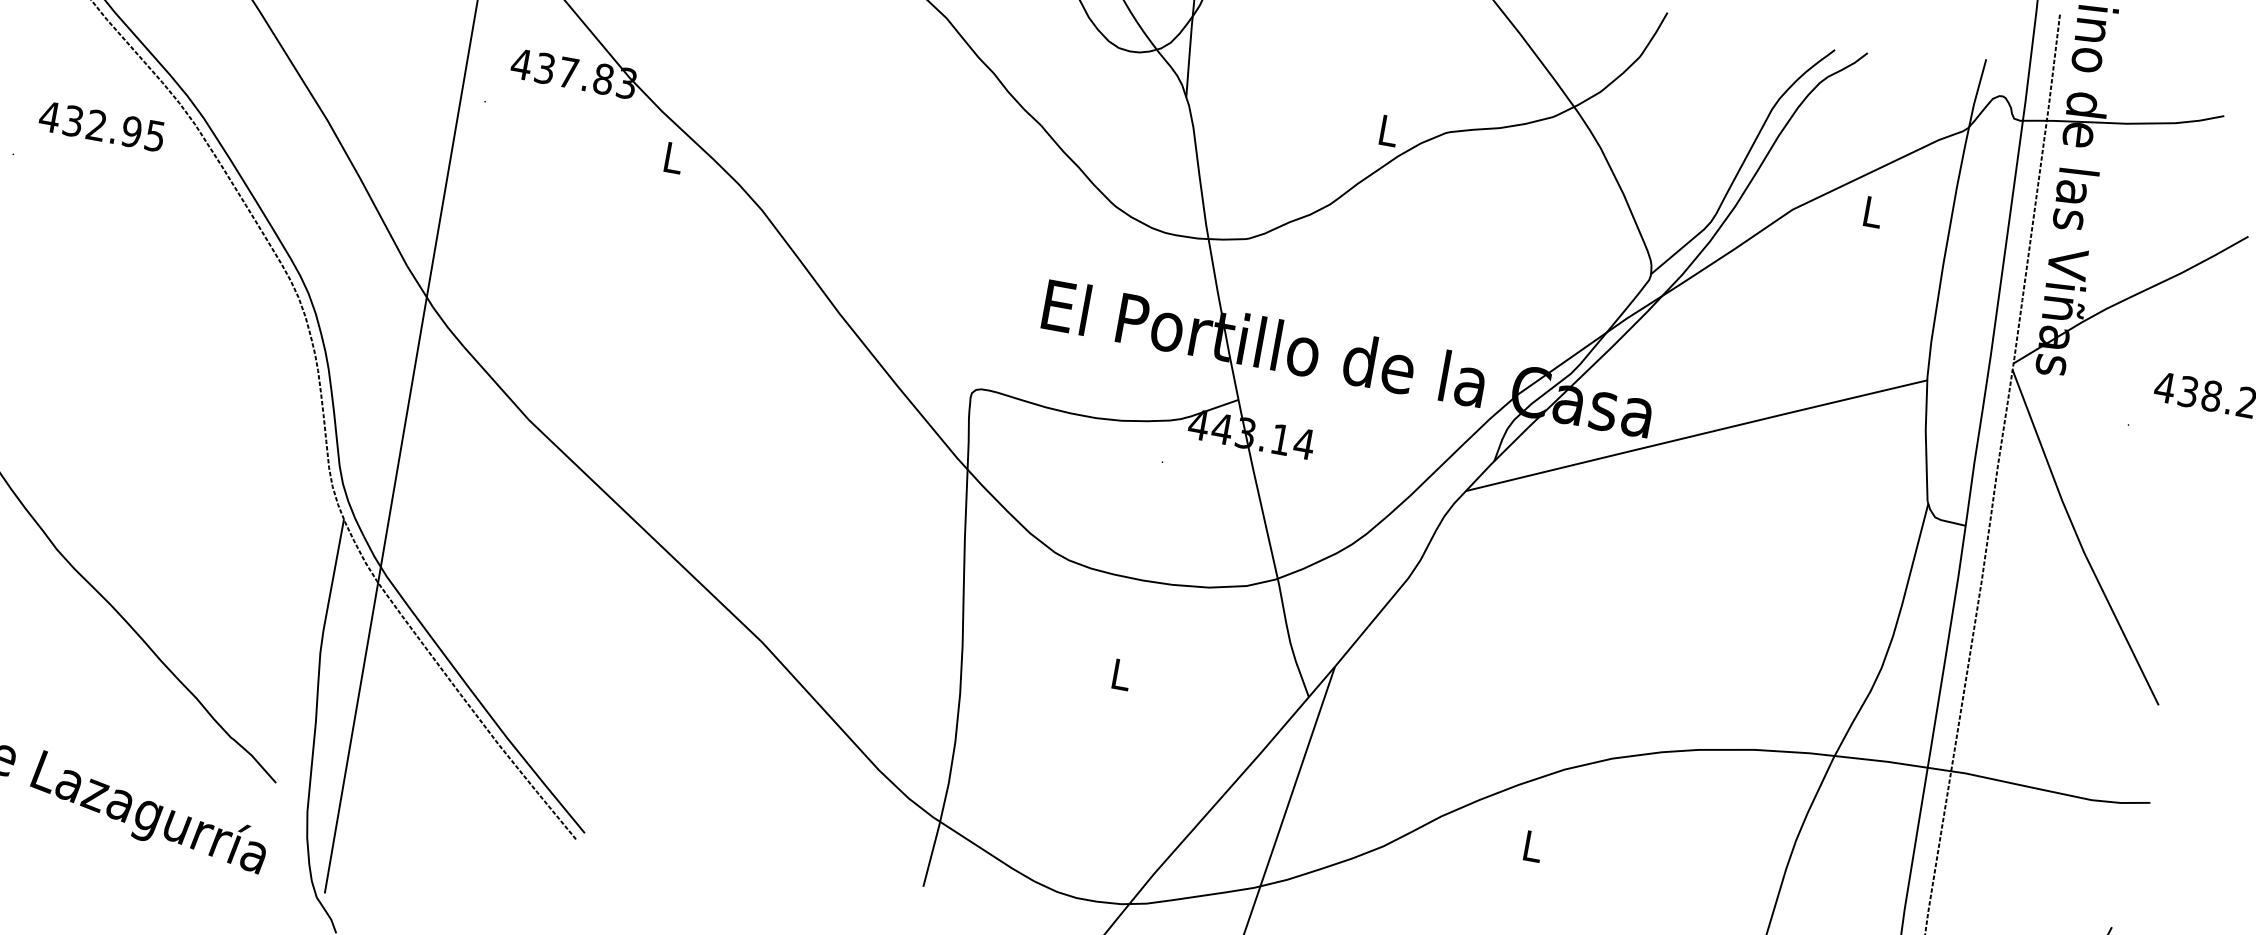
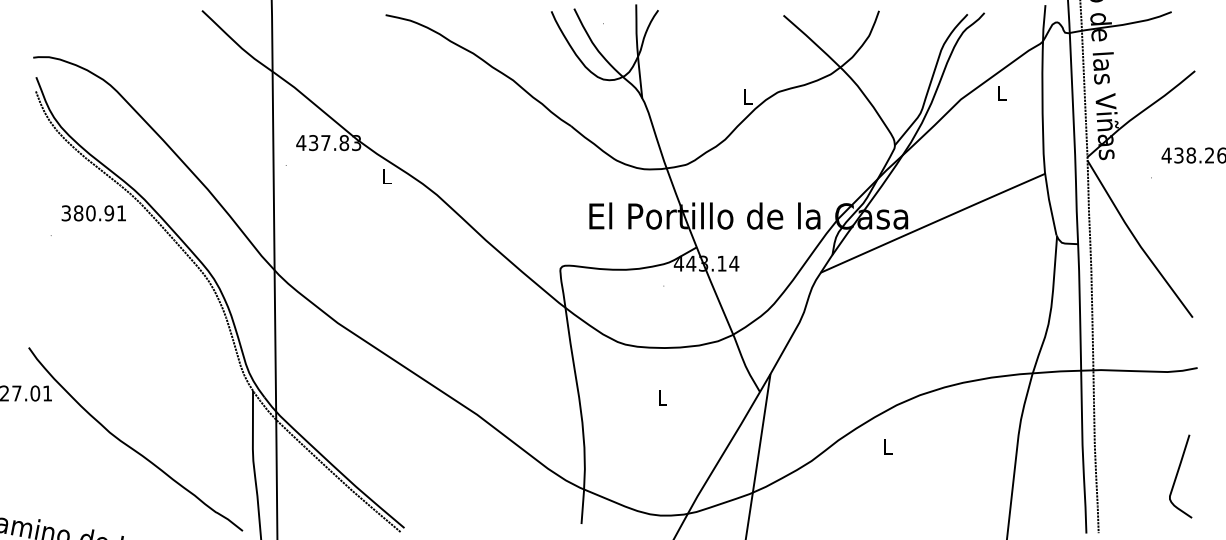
text: (101, 126) -> (93, 213), 432.95 -> 380.91

